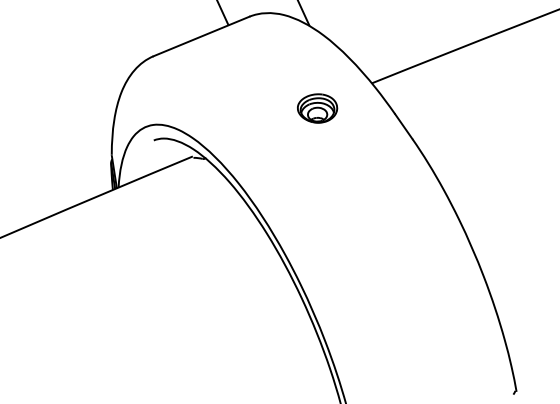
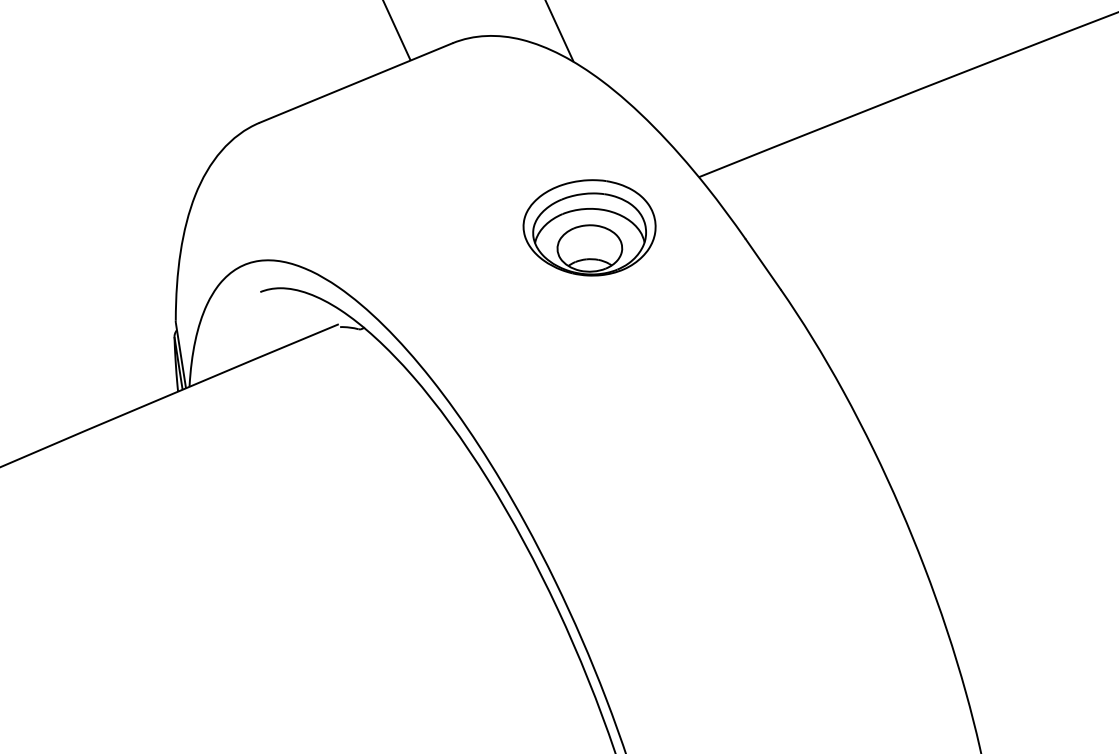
part: (317, 108) -> (589, 227), size x1.67

